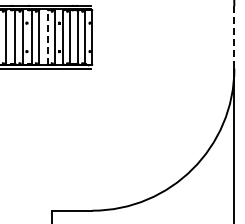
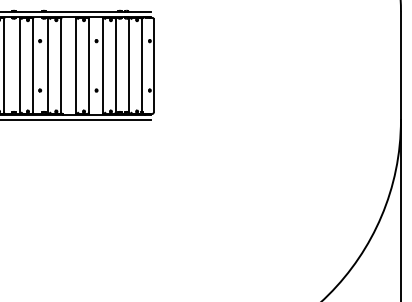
line: (47, 36) -> (75, 64), dashed -> solid
line: (234, 37) -> (401, 65), dashed -> solid

